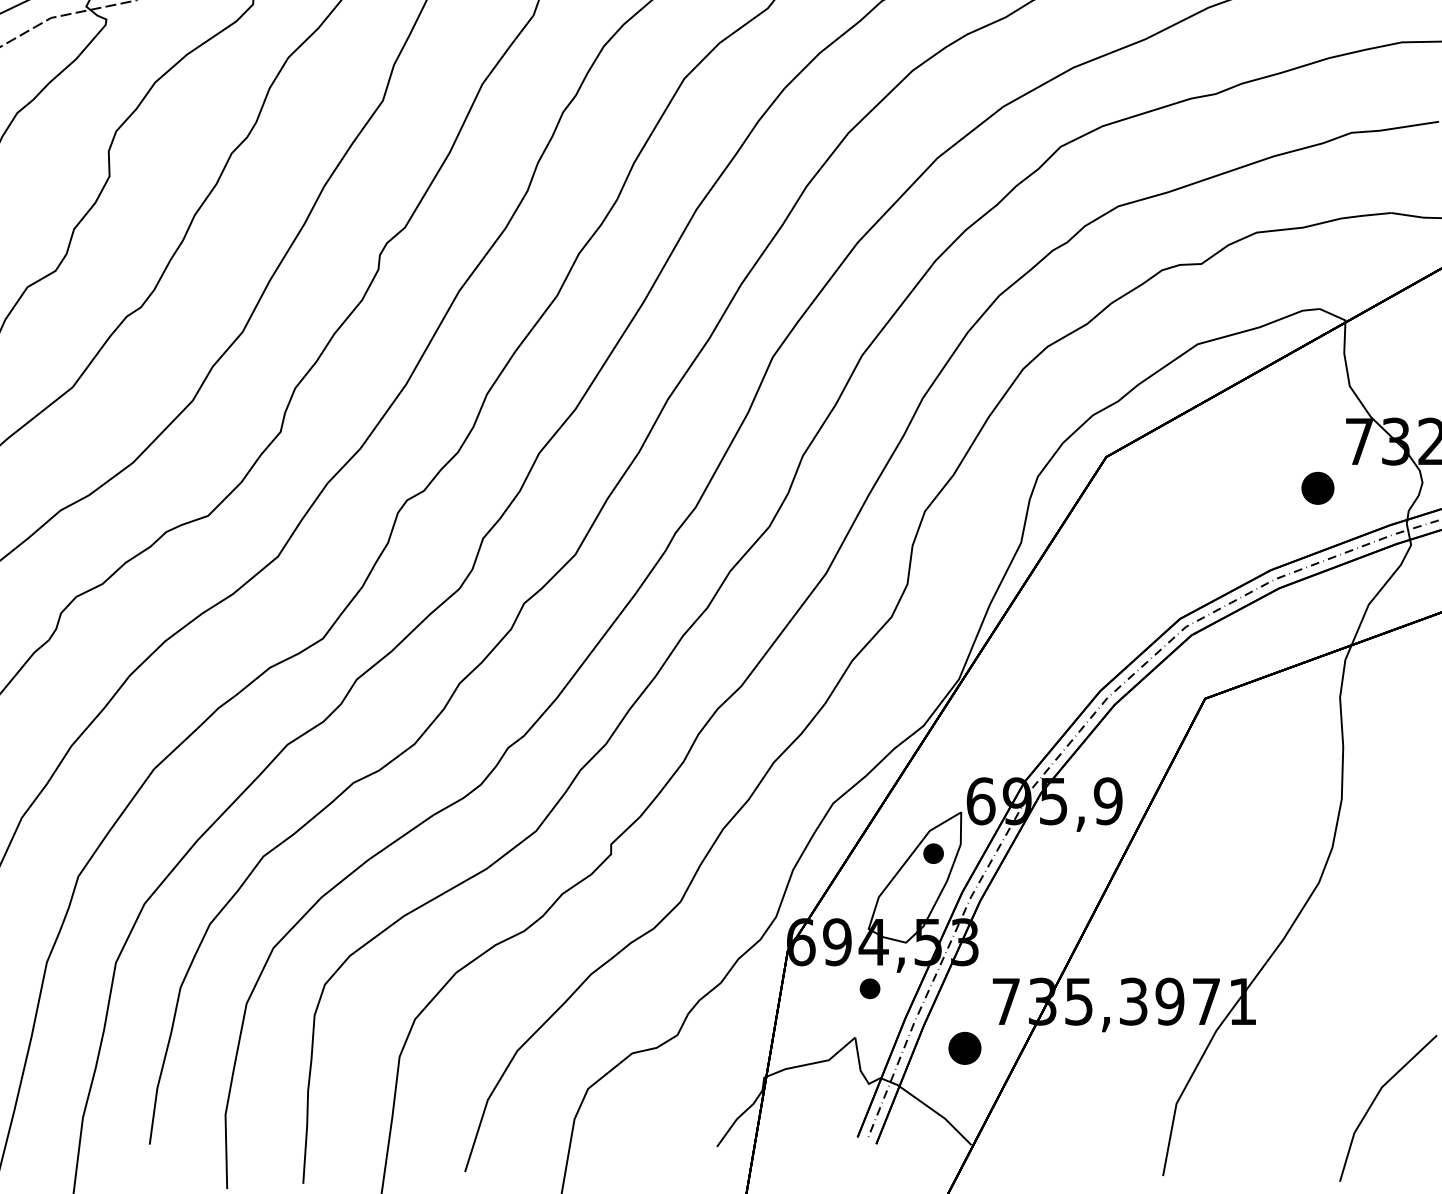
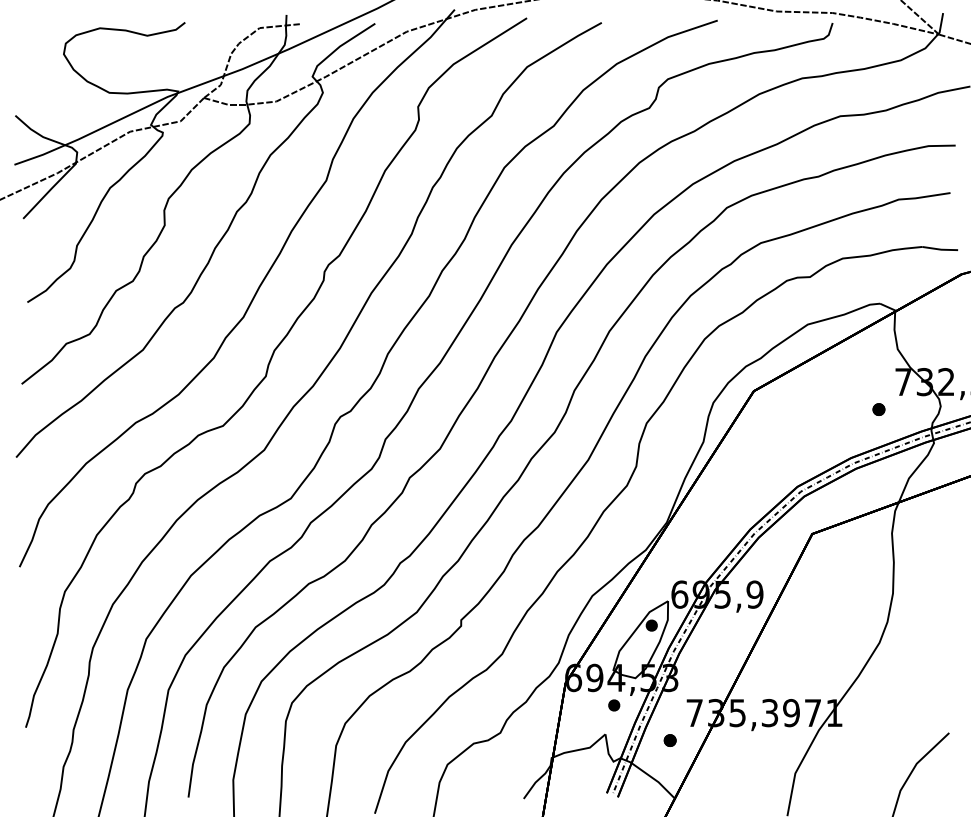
part: (1317, 488) -> (878, 409), size x0.62
part: (963, 1048) -> (669, 740), size x0.62

